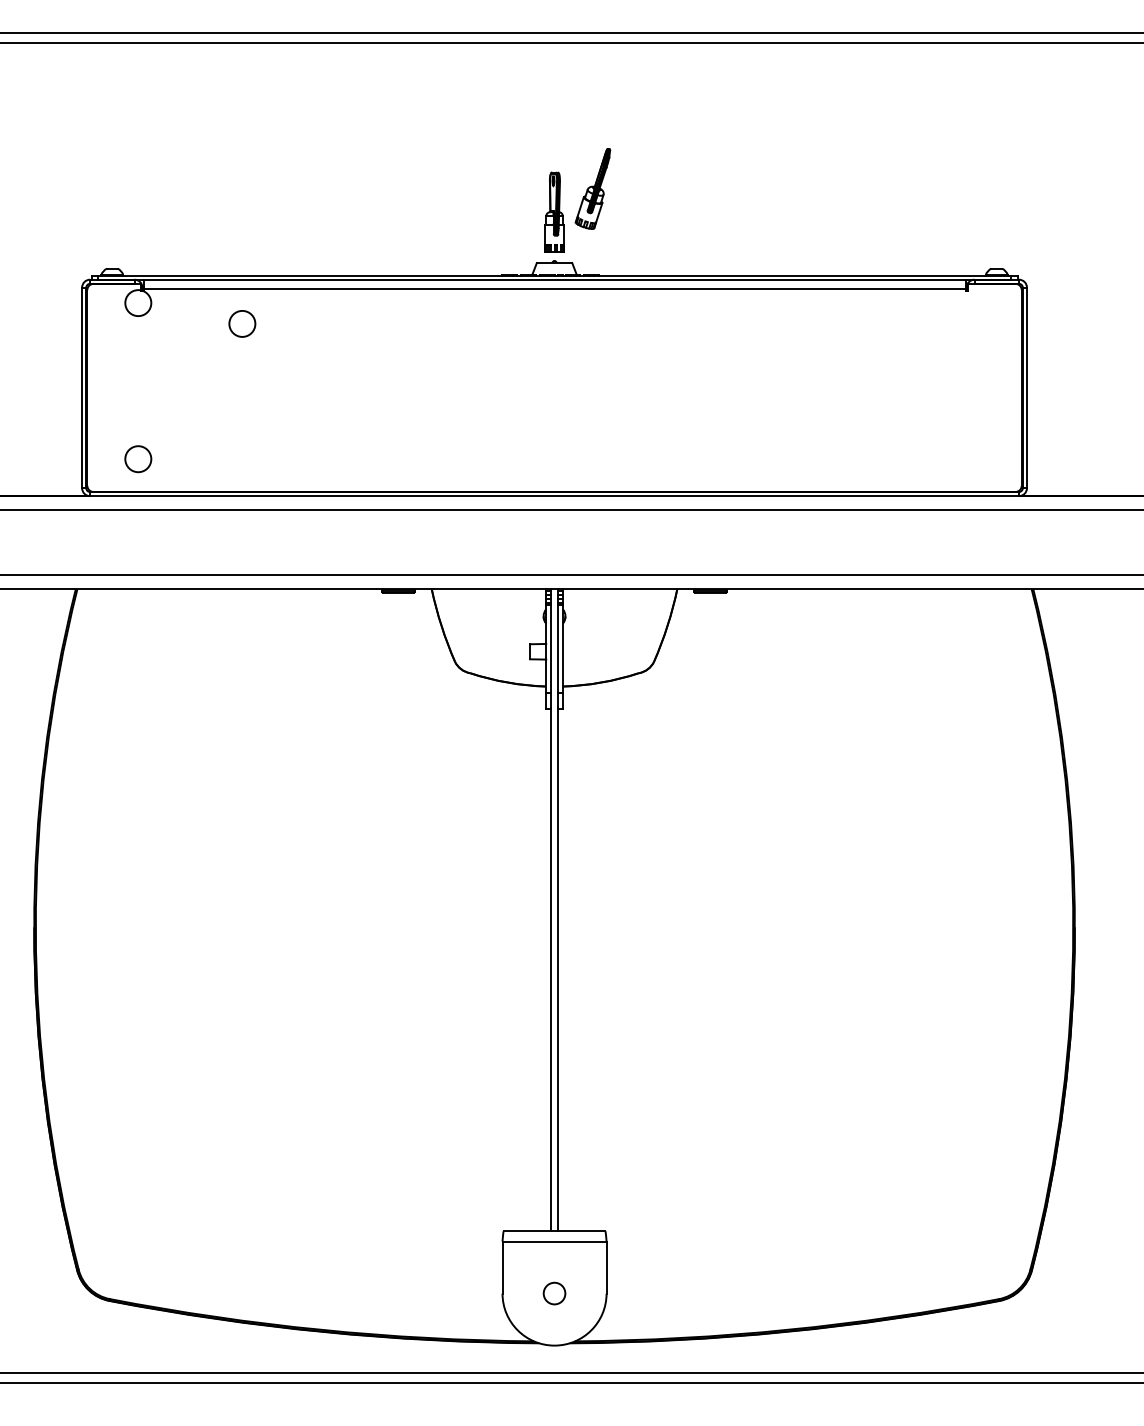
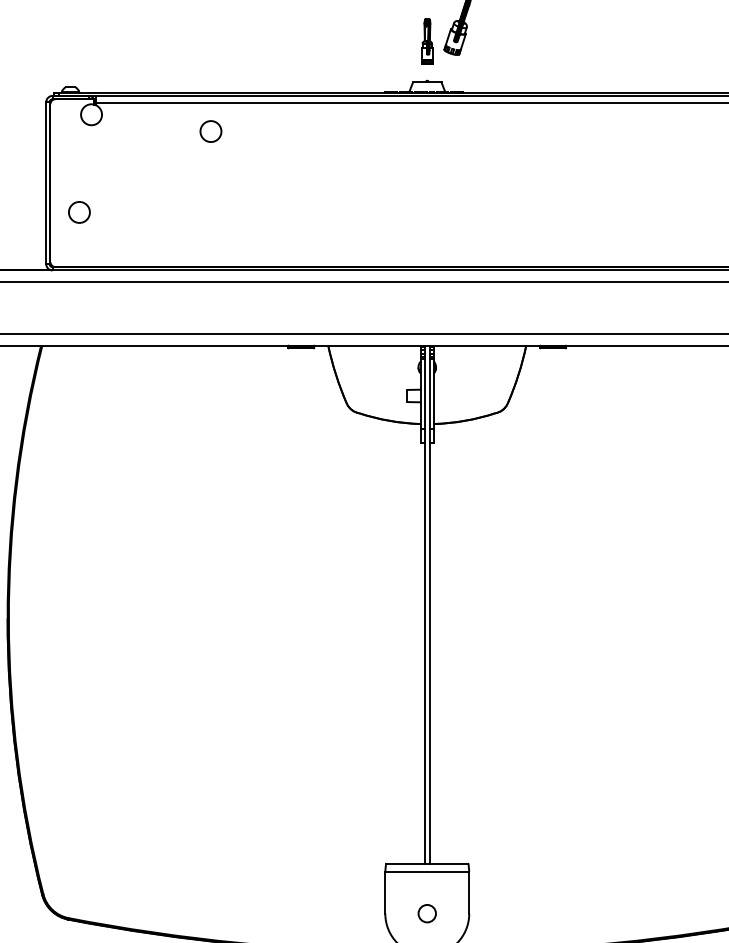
part: (554, 211) -> (427, 40), size x0.7
circle: (242, 323) -> (211, 131), moved
circle: (138, 459) -> (79, 212), moved

